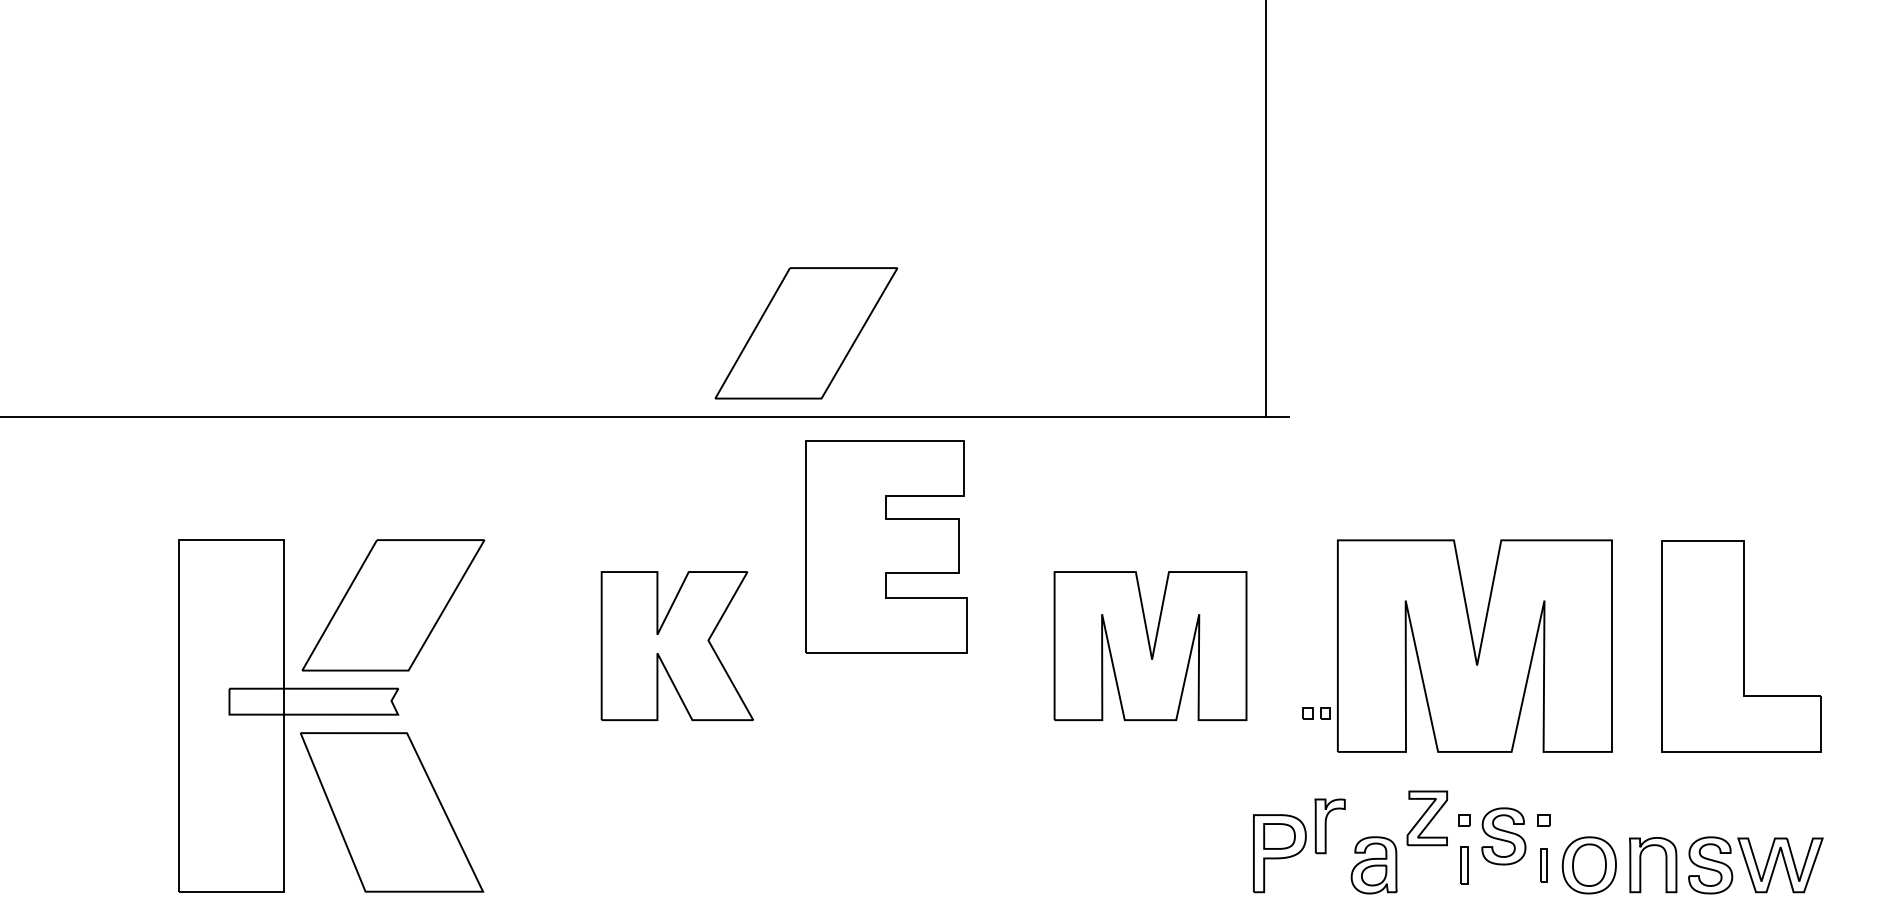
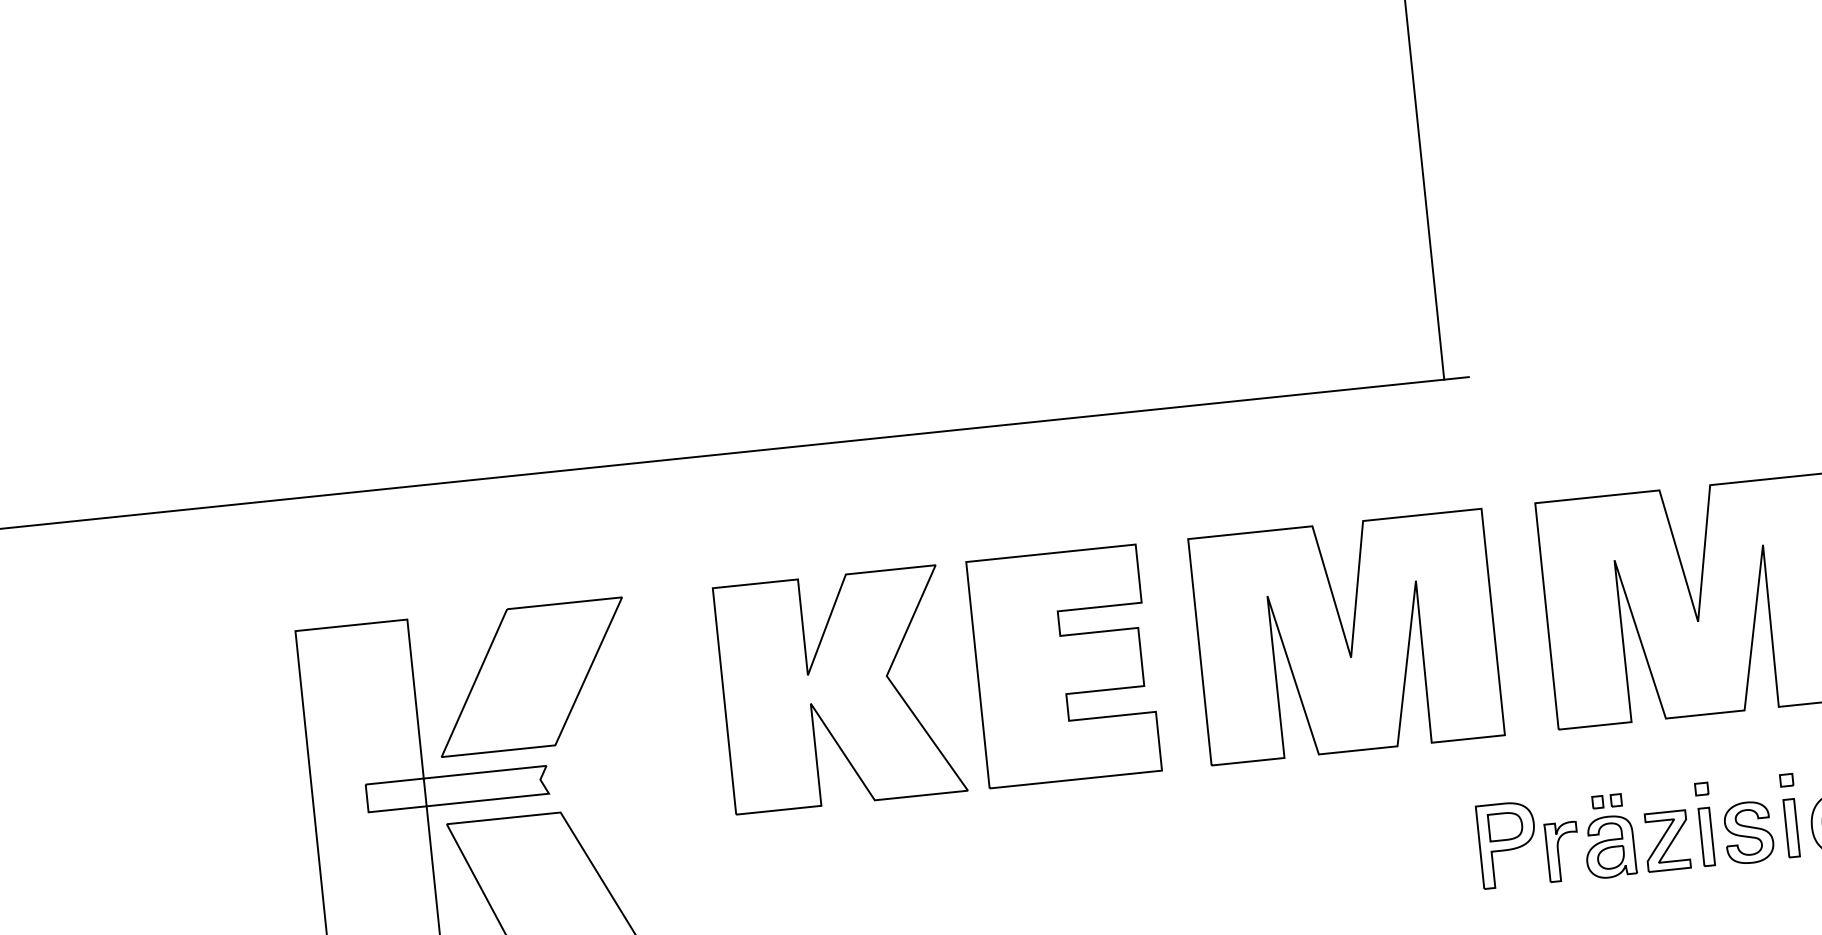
part: (806, 333) -> (943, 340), removed
part: (886, 546) -> (1063, 665), moved
part: (677, 645) -> (840, 688), size x1.43
part: (1150, 645) -> (1346, 636), size x1.43
part: (1316, 713) -> (1606, 800), moved
part: (1427, 818) -> (1667, 841), moved
part: (1329, 826) -> (1562, 852), moved
part: (1503, 836) -> (1748, 832), moved
part: (1464, 865) -> (1706, 837), size x1.43
part: (1543, 865) -> (1791, 828), size x1.67

